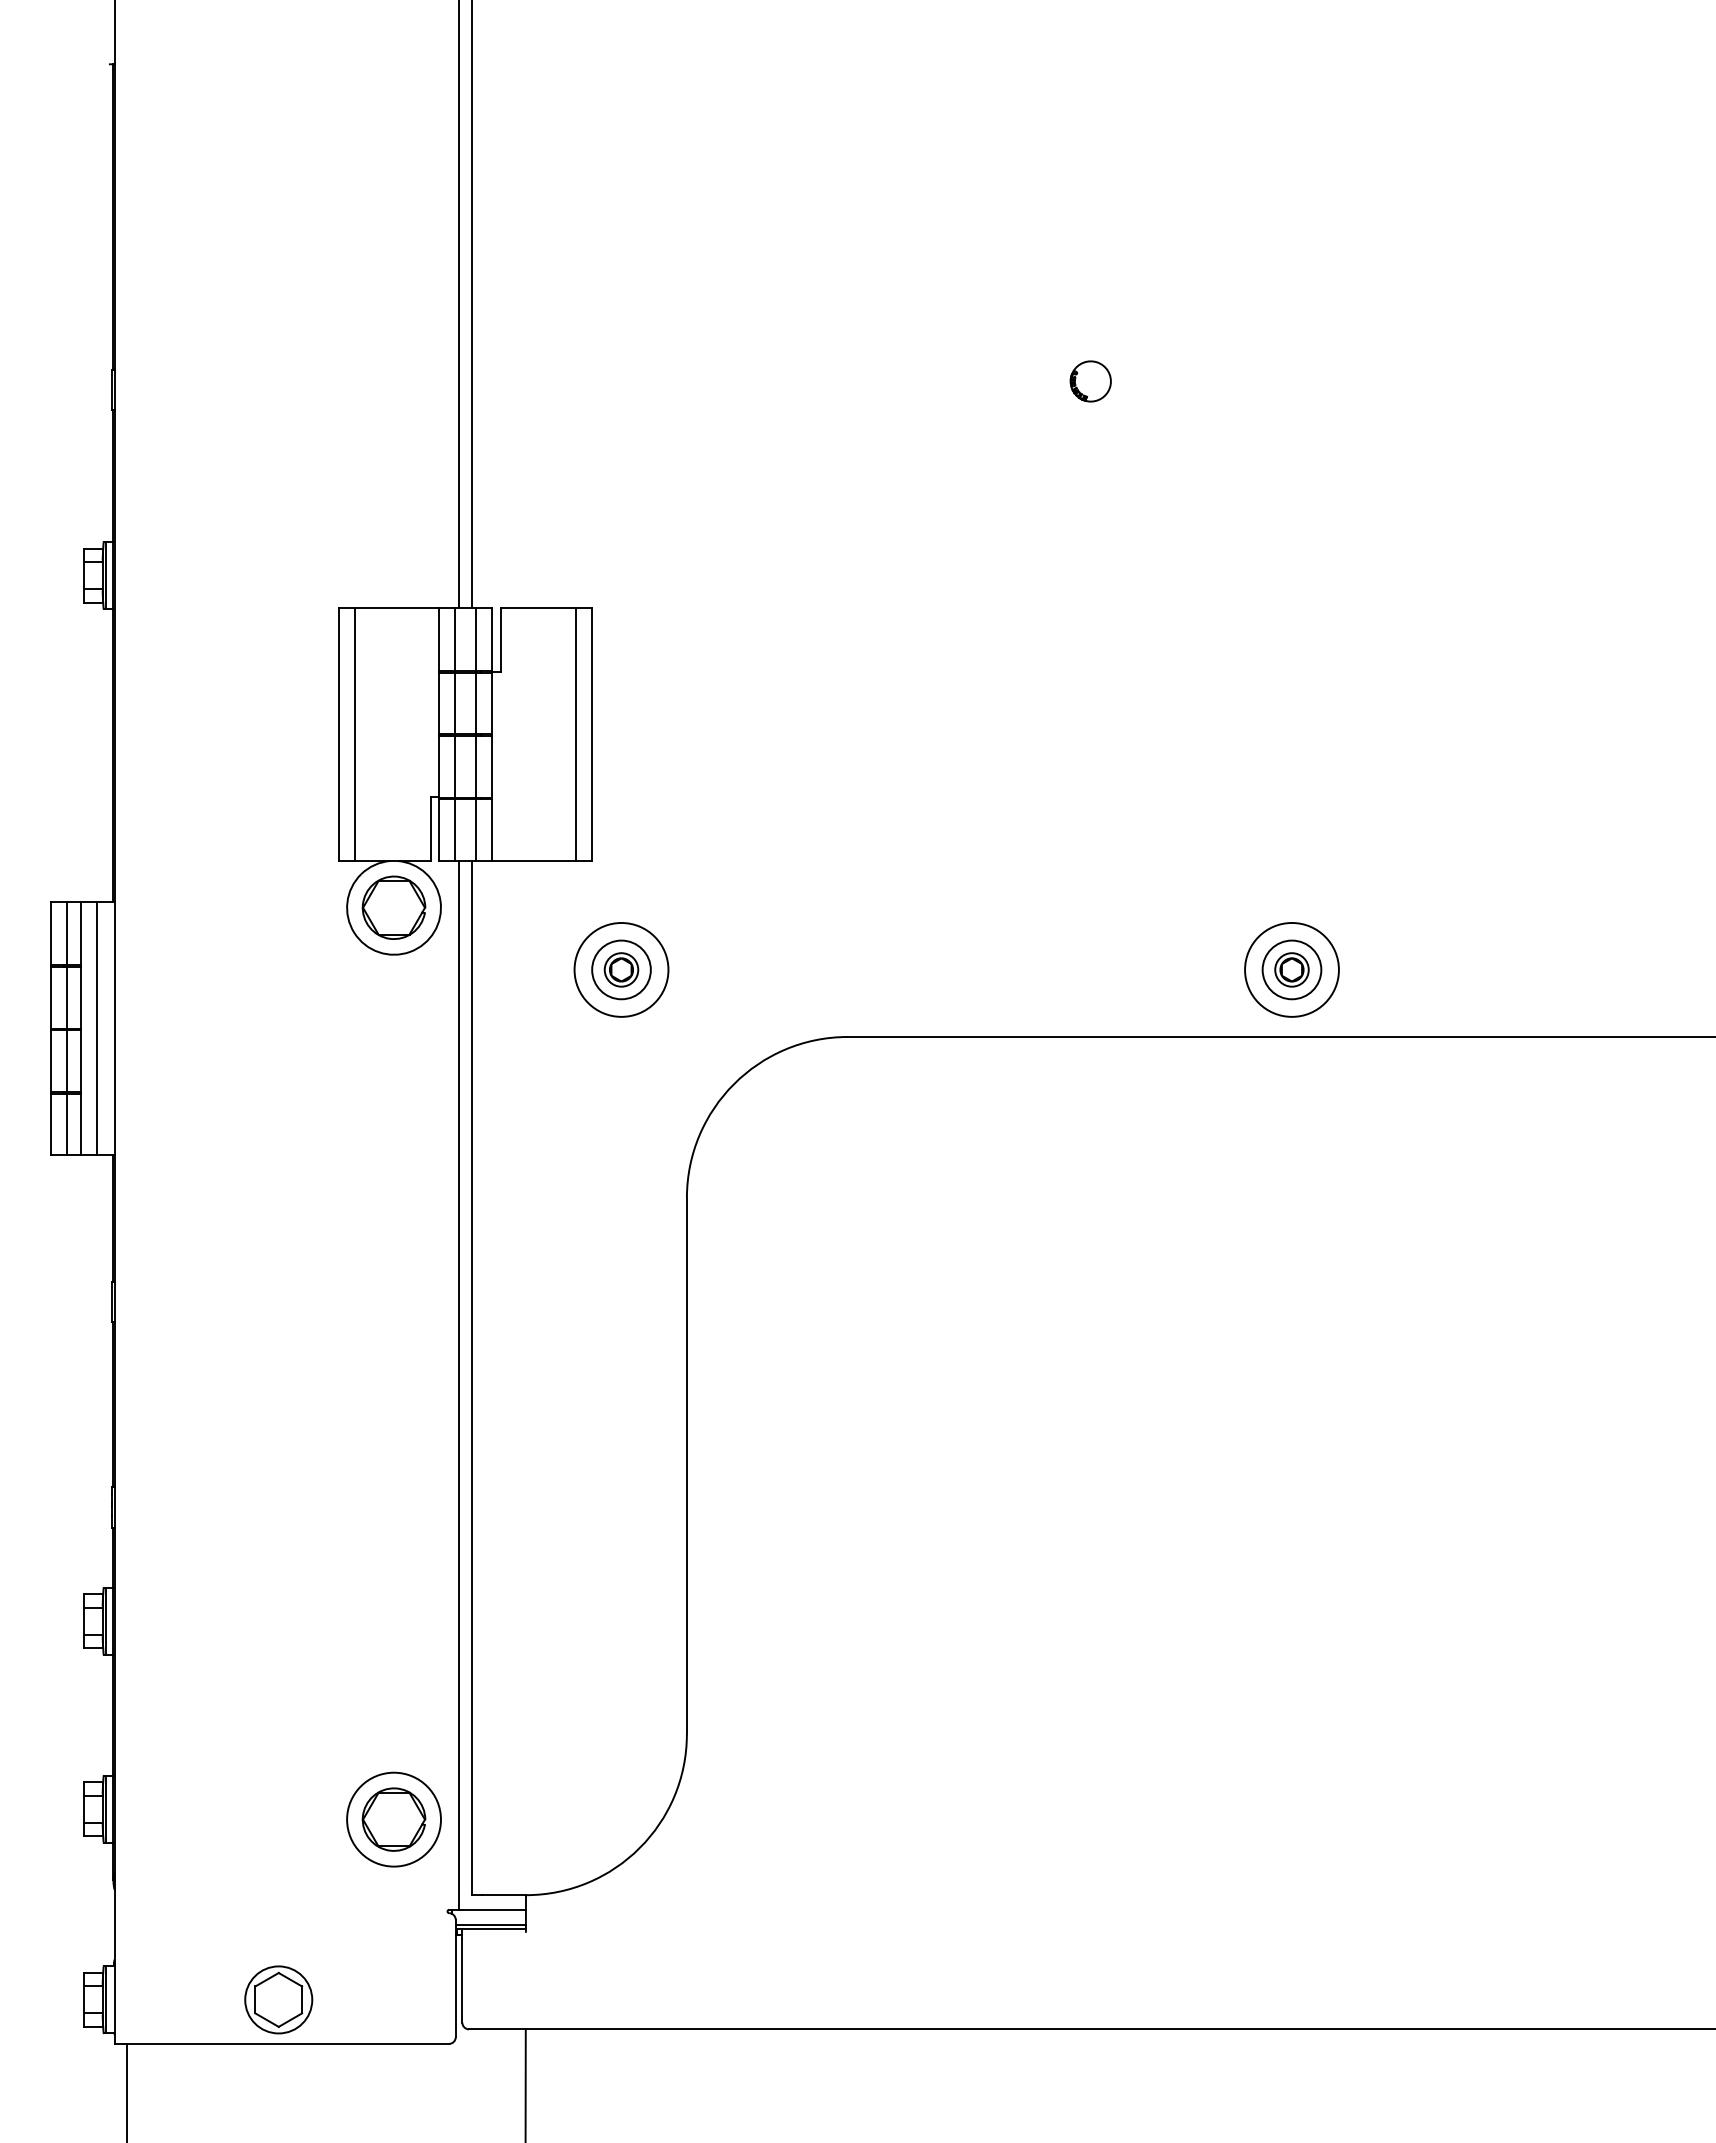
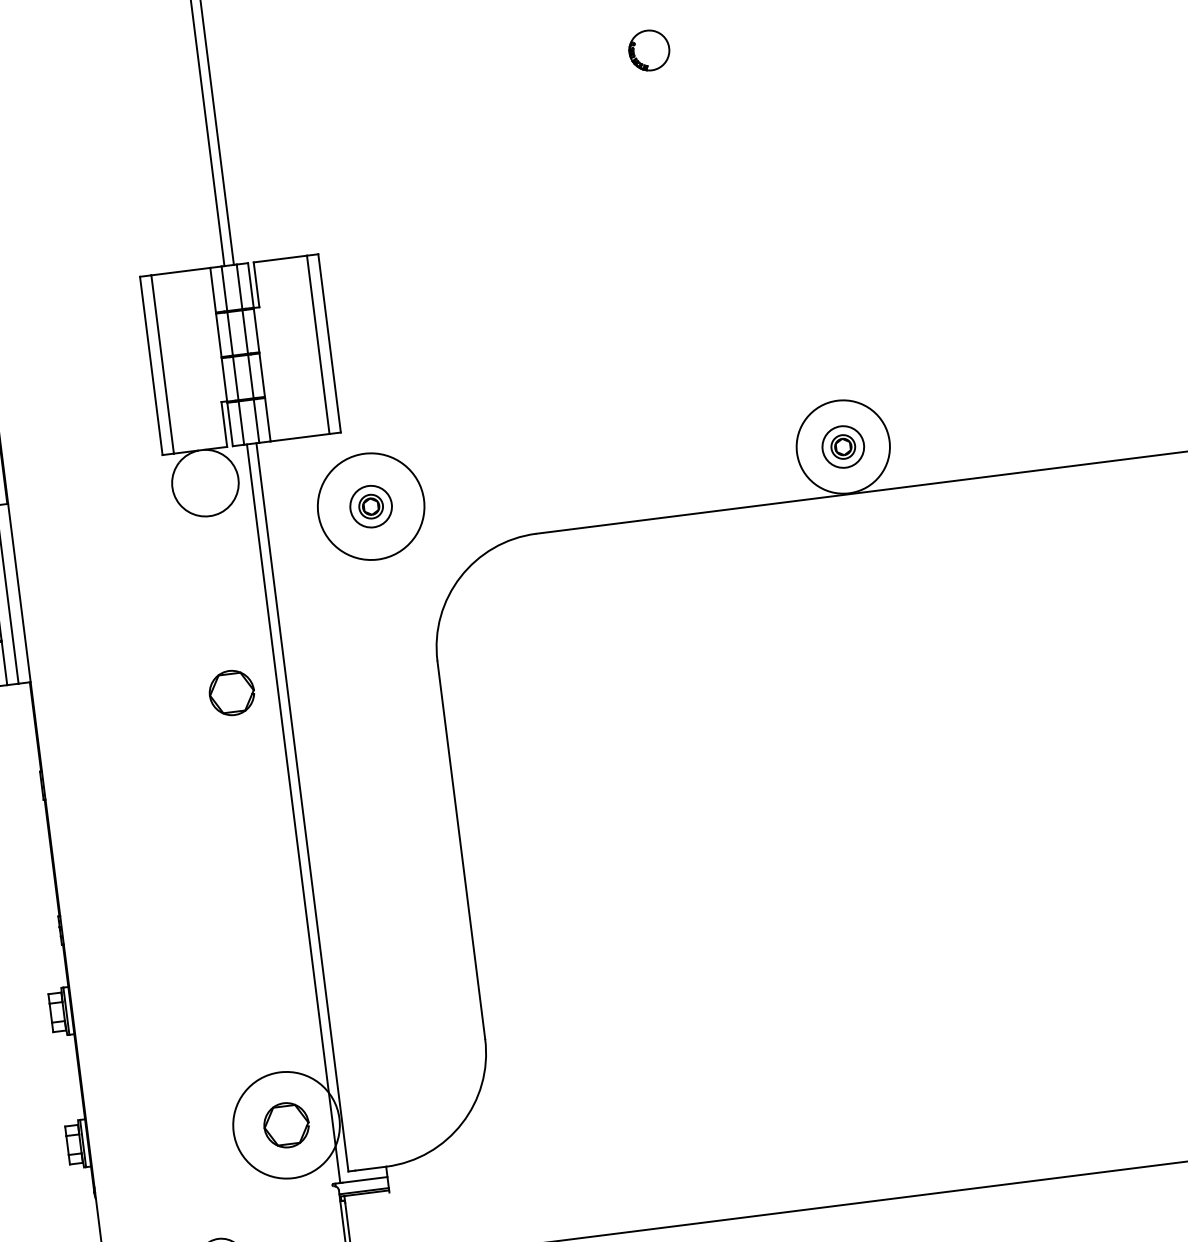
part: (1090, 381) -> (649, 50), size x1.4
part: (393, 907) -> (231, 692), moved
circle: (621, 969) -> (371, 506), size x1.6
circle: (1291, 969) -> (842, 446), size x1.4
circle: (393, 1819) -> (286, 1125), size x1.6

